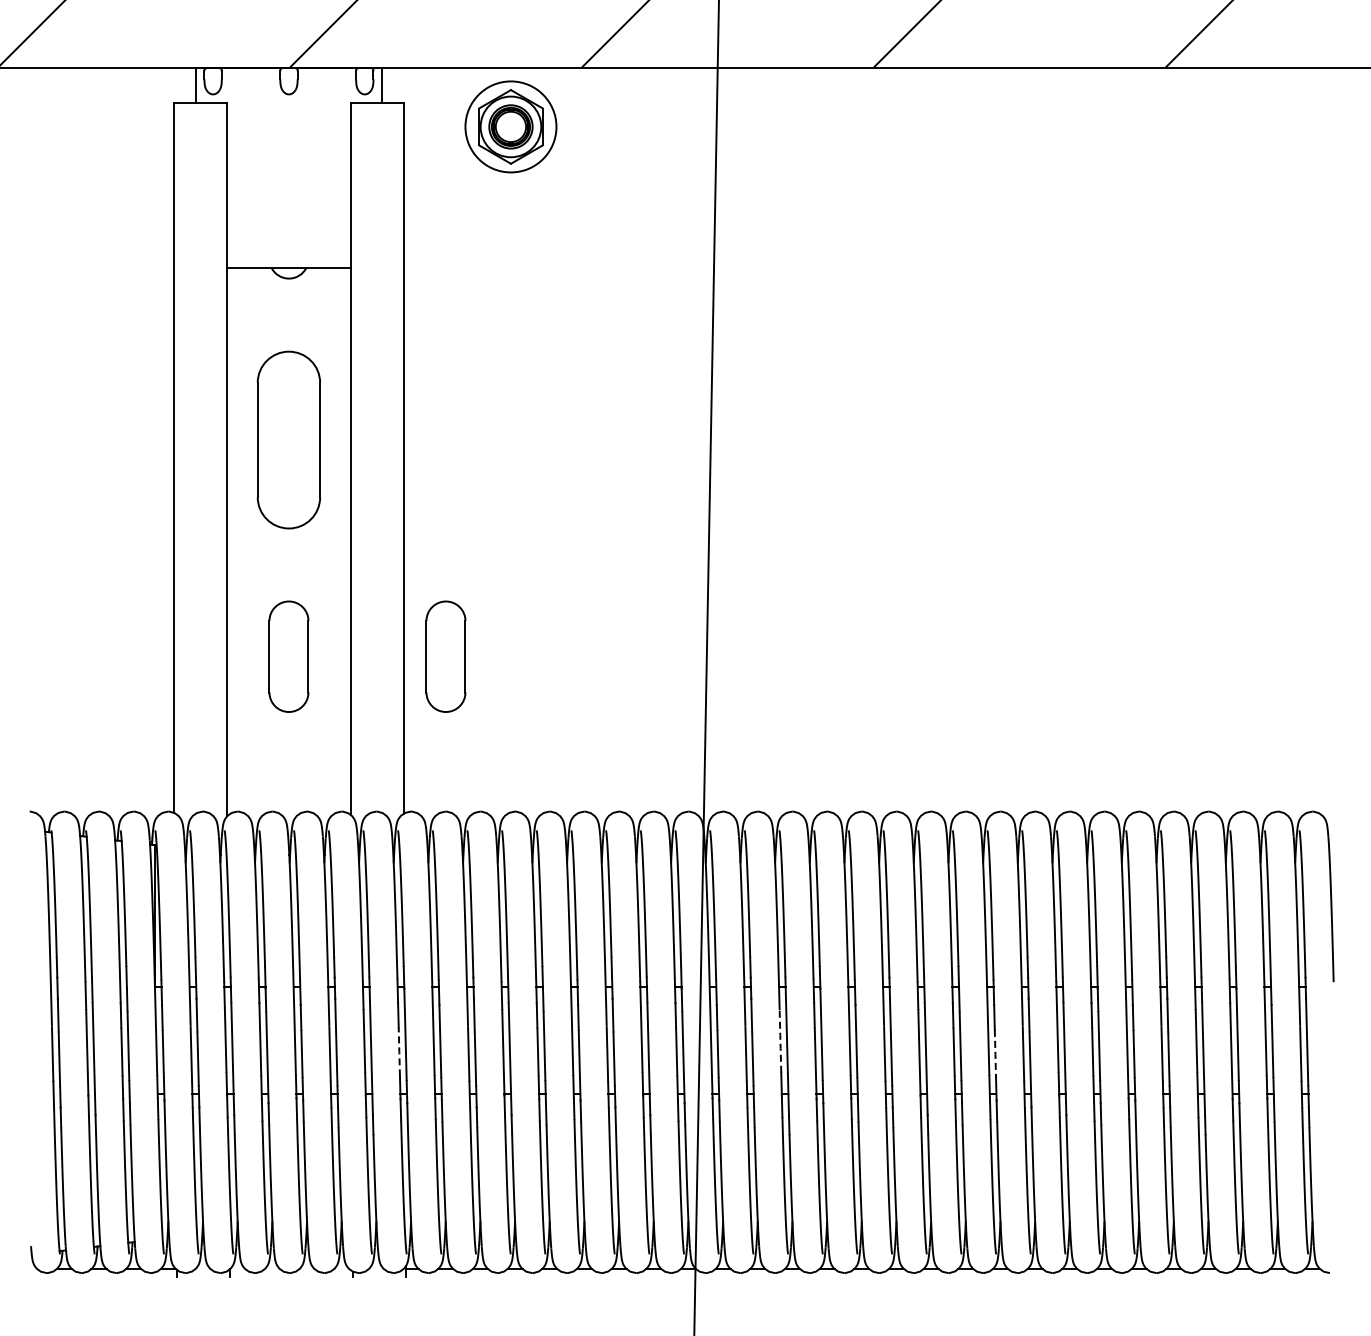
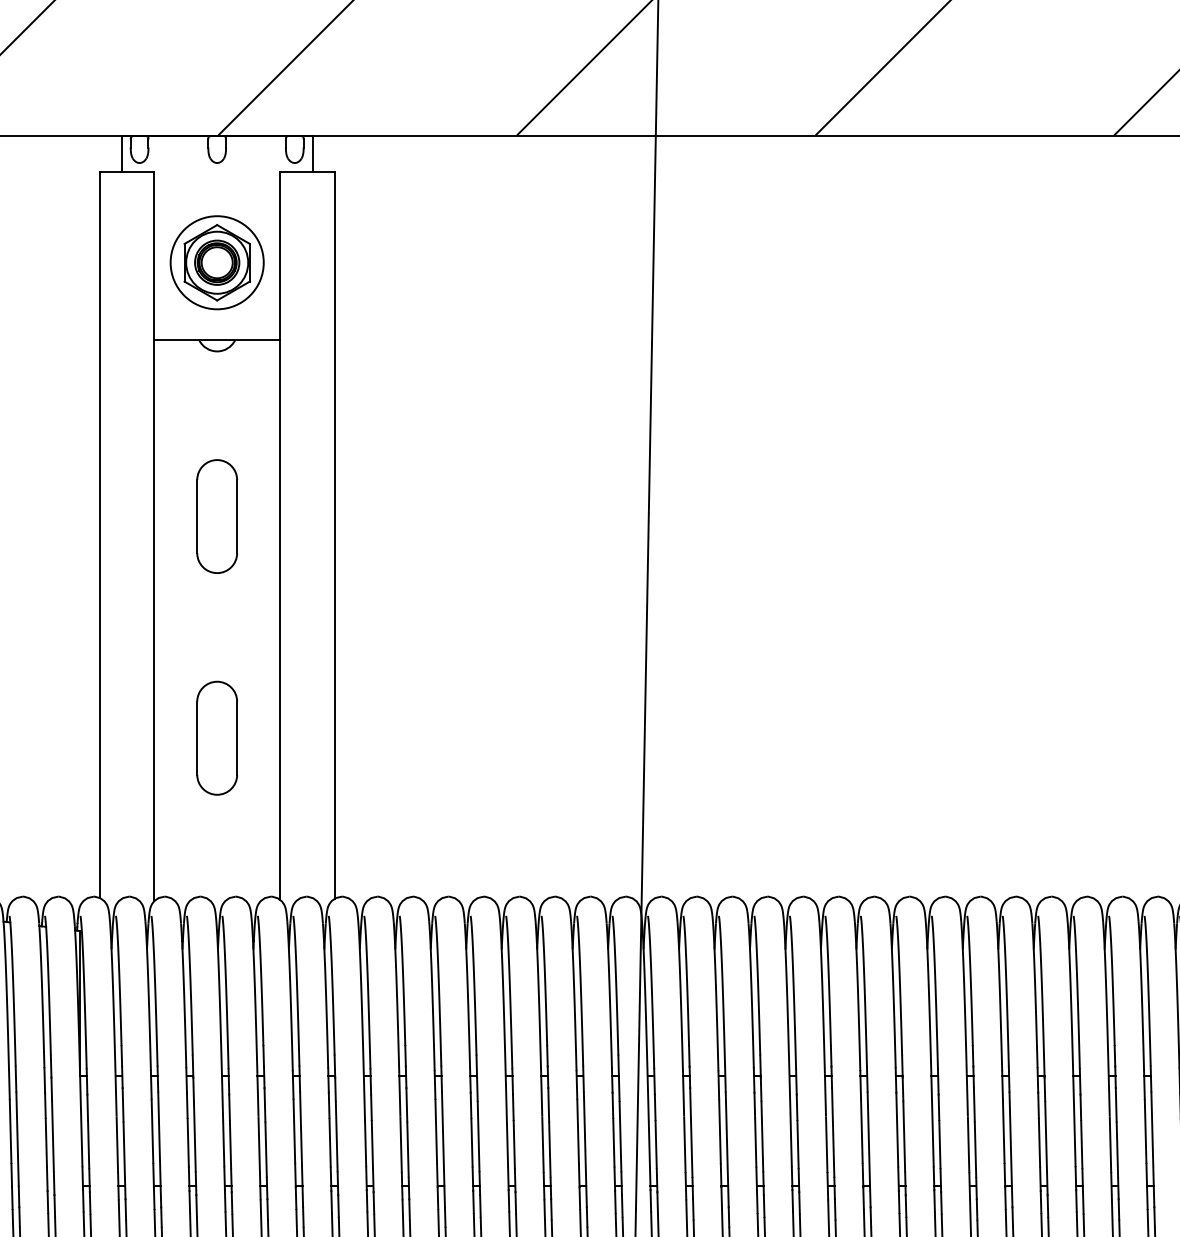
part: (510, 126) -> (216, 262), moved
part: (288, 439) -> (216, 516), size x0.62
part: (445, 656) -> (377, 738), removed
line: (780, 1040) -> (720, 1130), dashed -> solid
line: (399, 1052) -> (330, 1143), dashed -> solid
line: (995, 1054) -> (939, 1145), dashed -> solid

